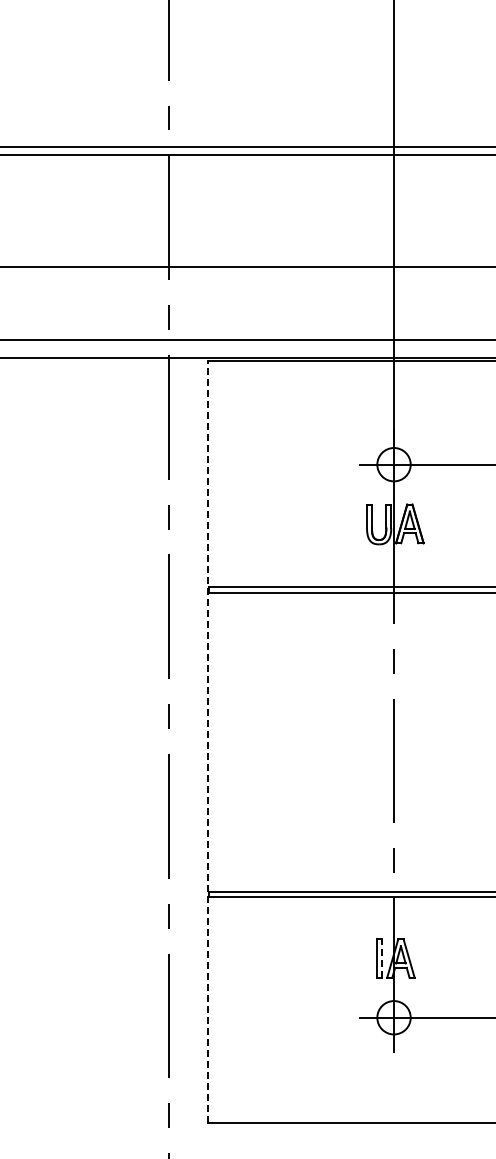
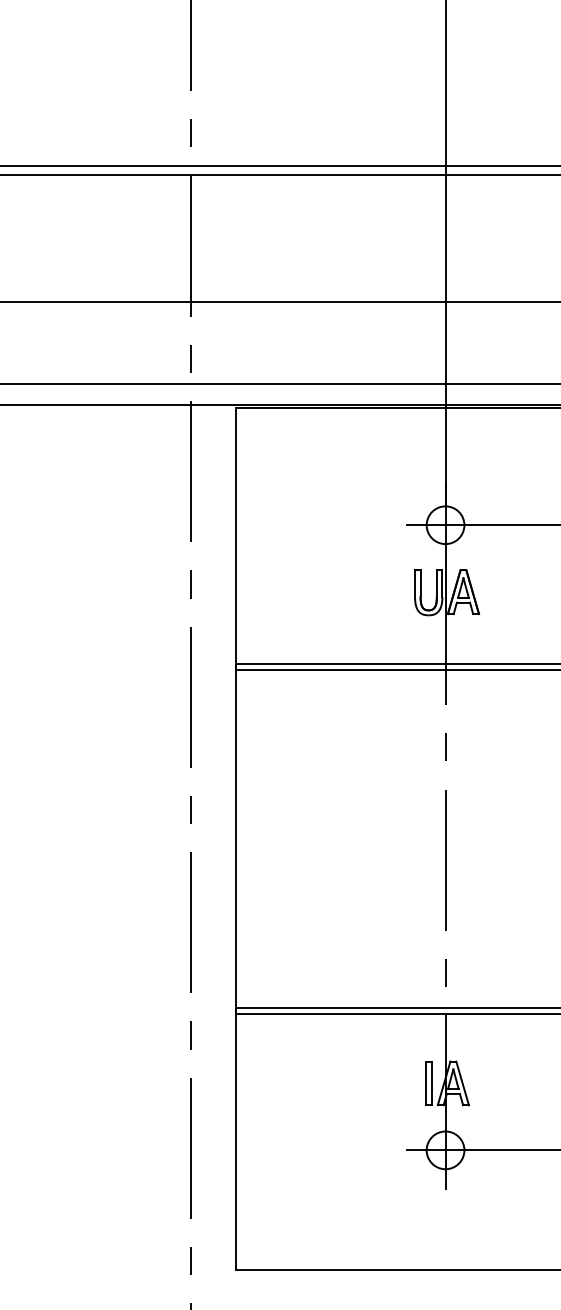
line: (208, 742) -> (235, 839), dashed -> solid
line: (381, 958) -> (431, 1083), dashed -> solid

